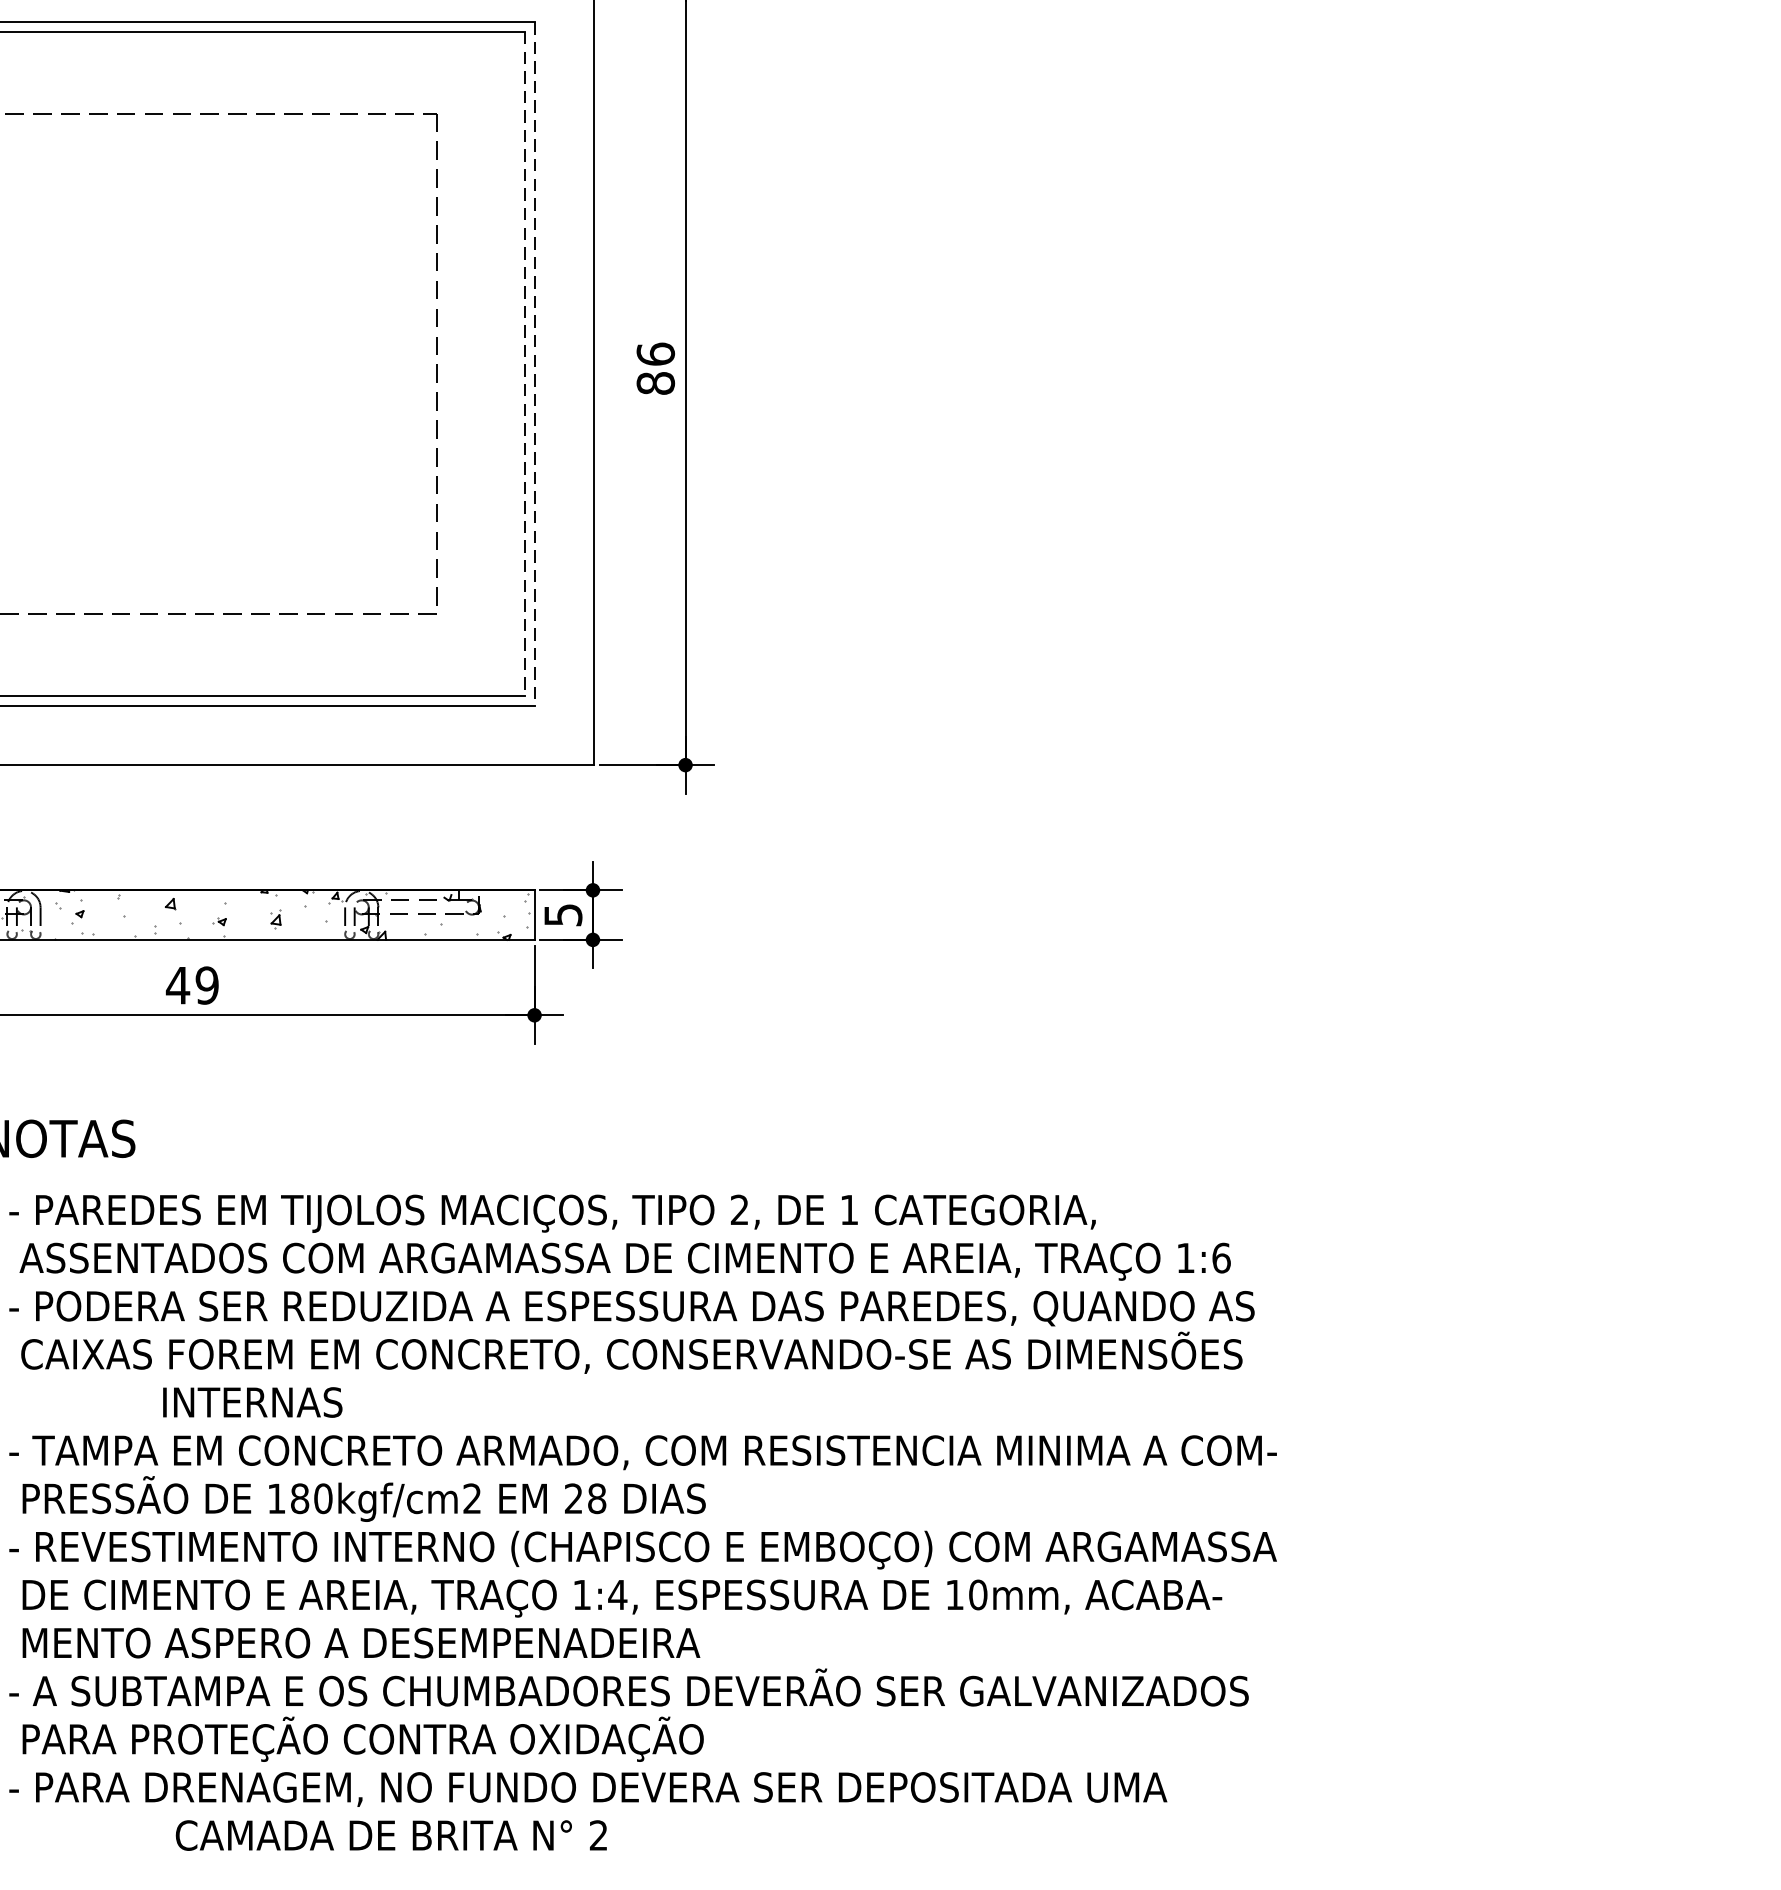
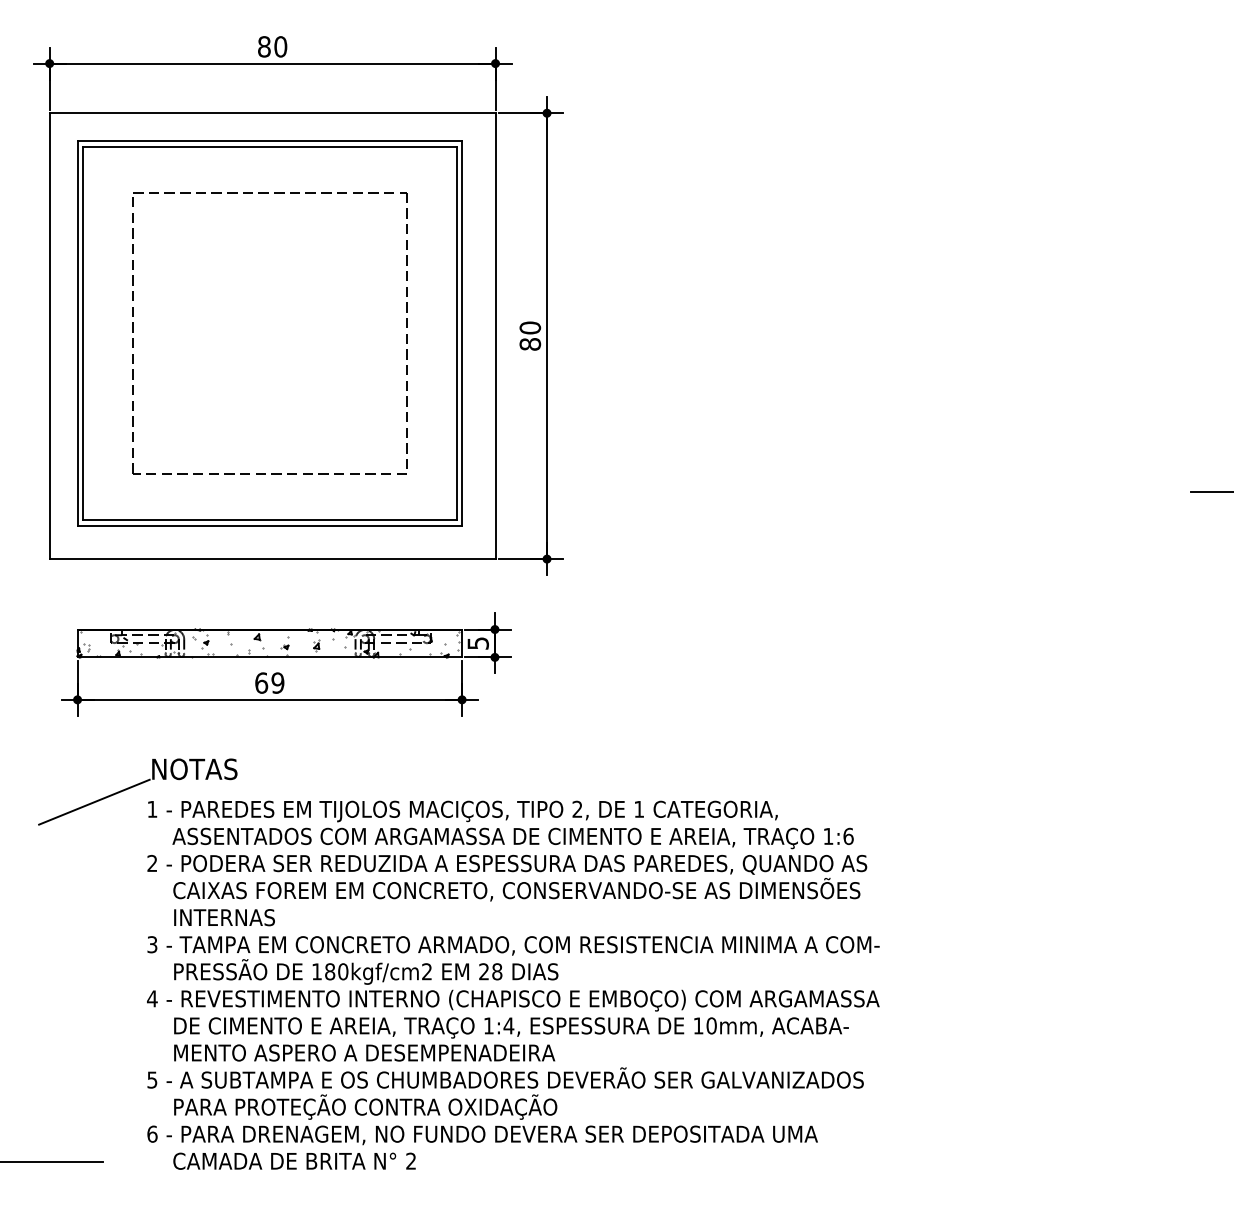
text: (654, 353) -> (529, 327), 86 -> 80
line: (524, 364) -> (456, 333), dashed -> solid
line: (535, 364) -> (462, 333), dashed -> solid
text: (177, 984) -> (261, 682), 49 -> 69
text: (252, 1402) -> (224, 917), moved
text: (391, 1834) -> (294, 1160), moved

